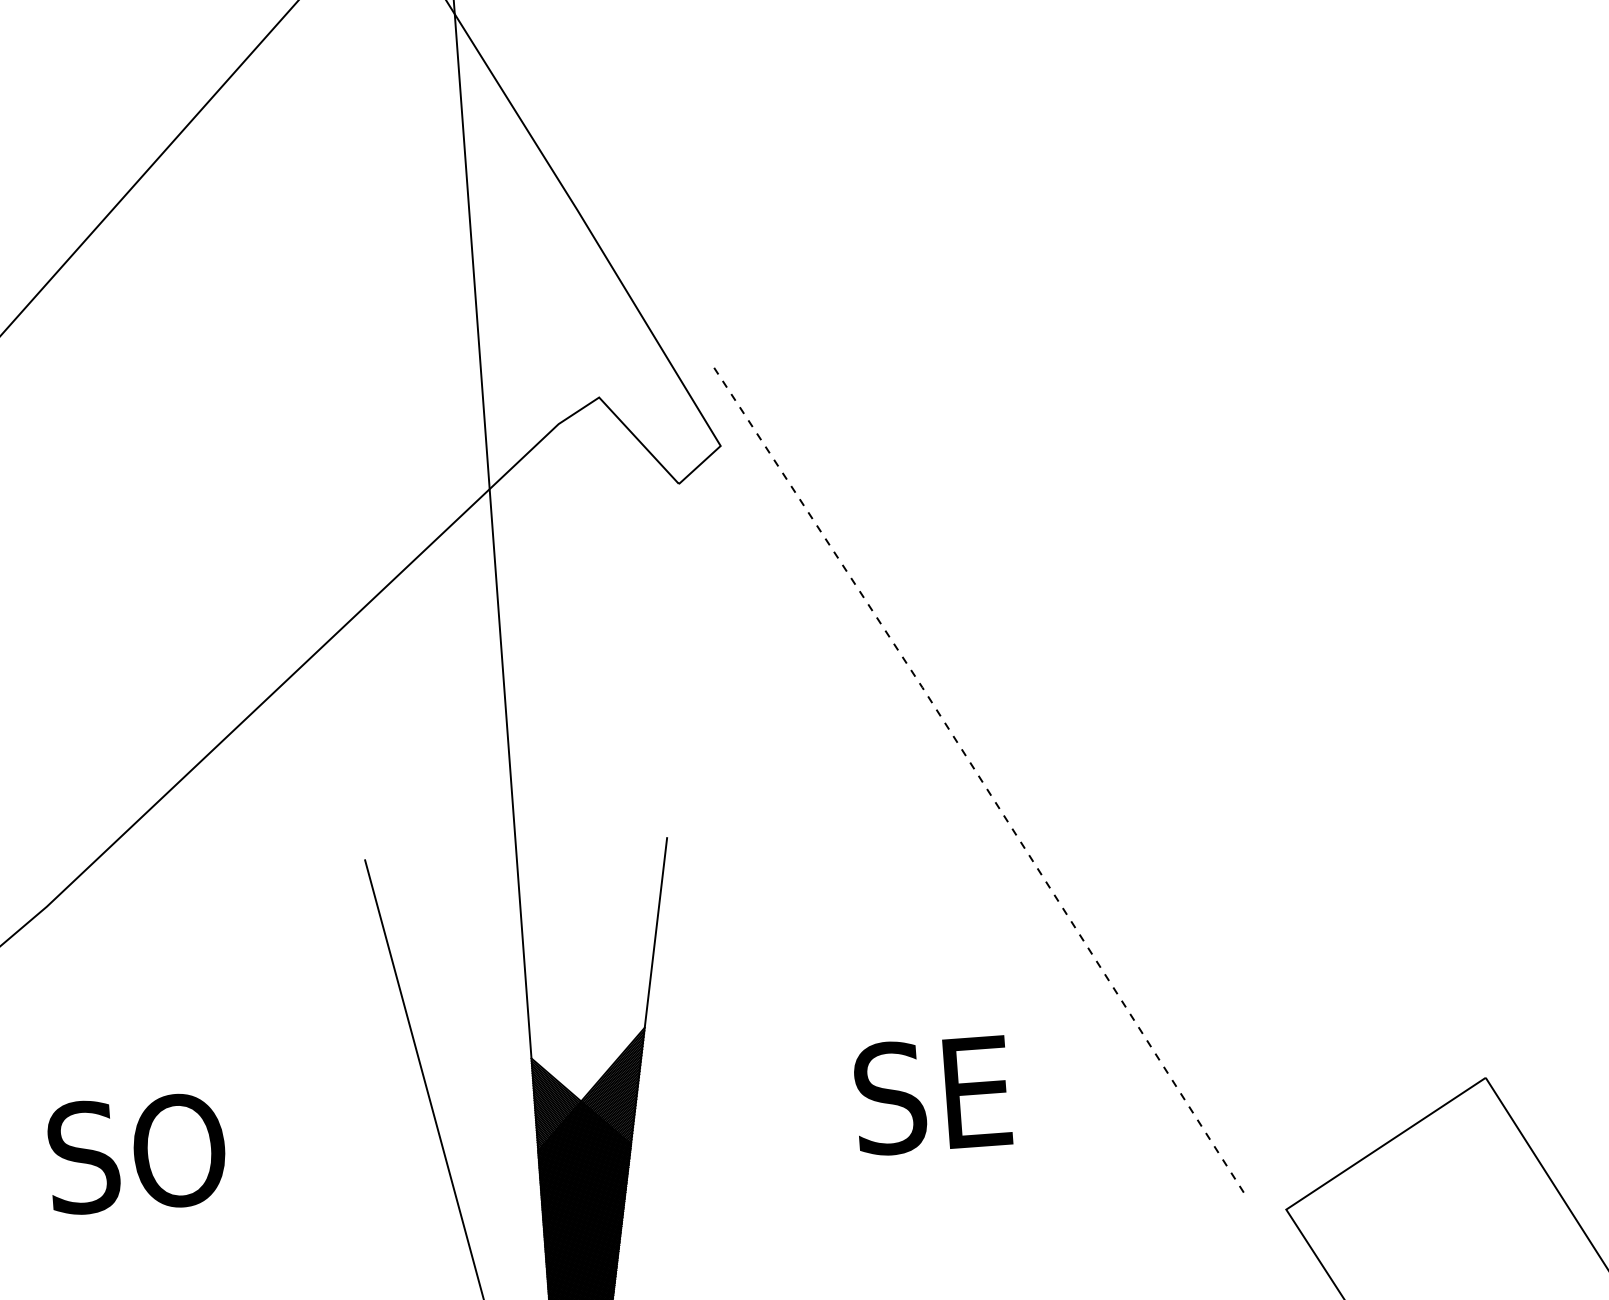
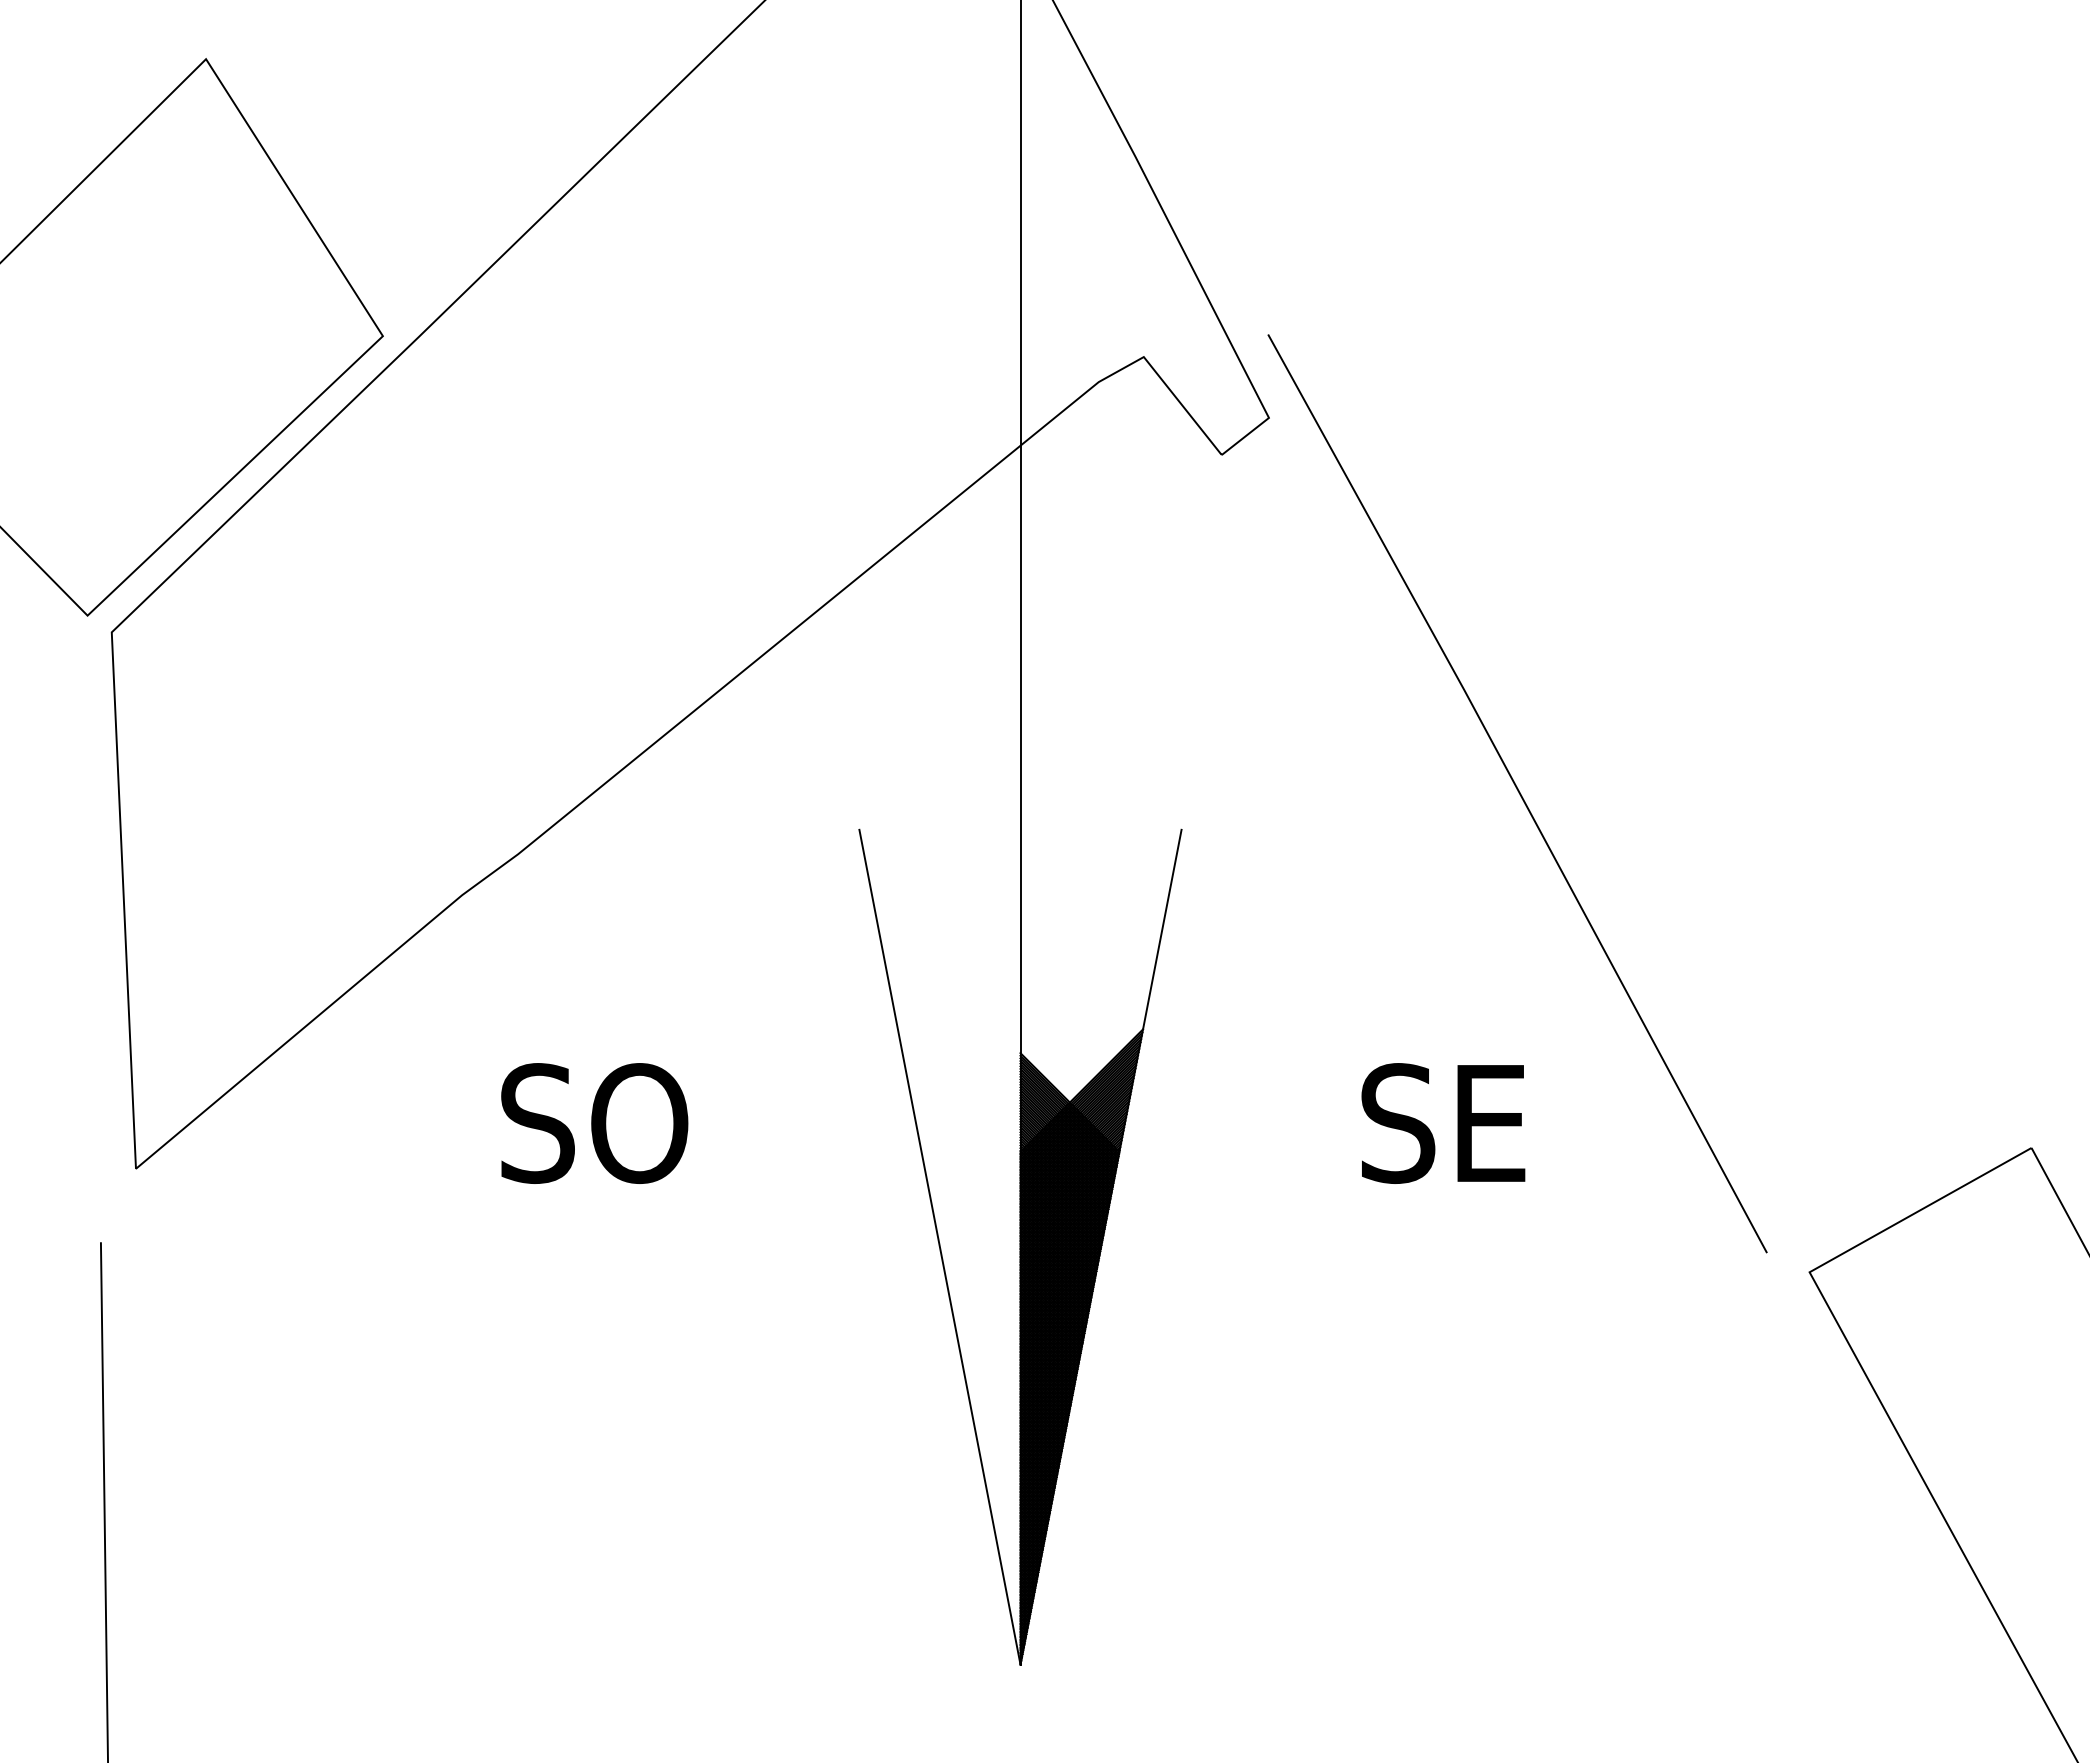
line: (981, 779) -> (1519, 792), dashed -> solid

